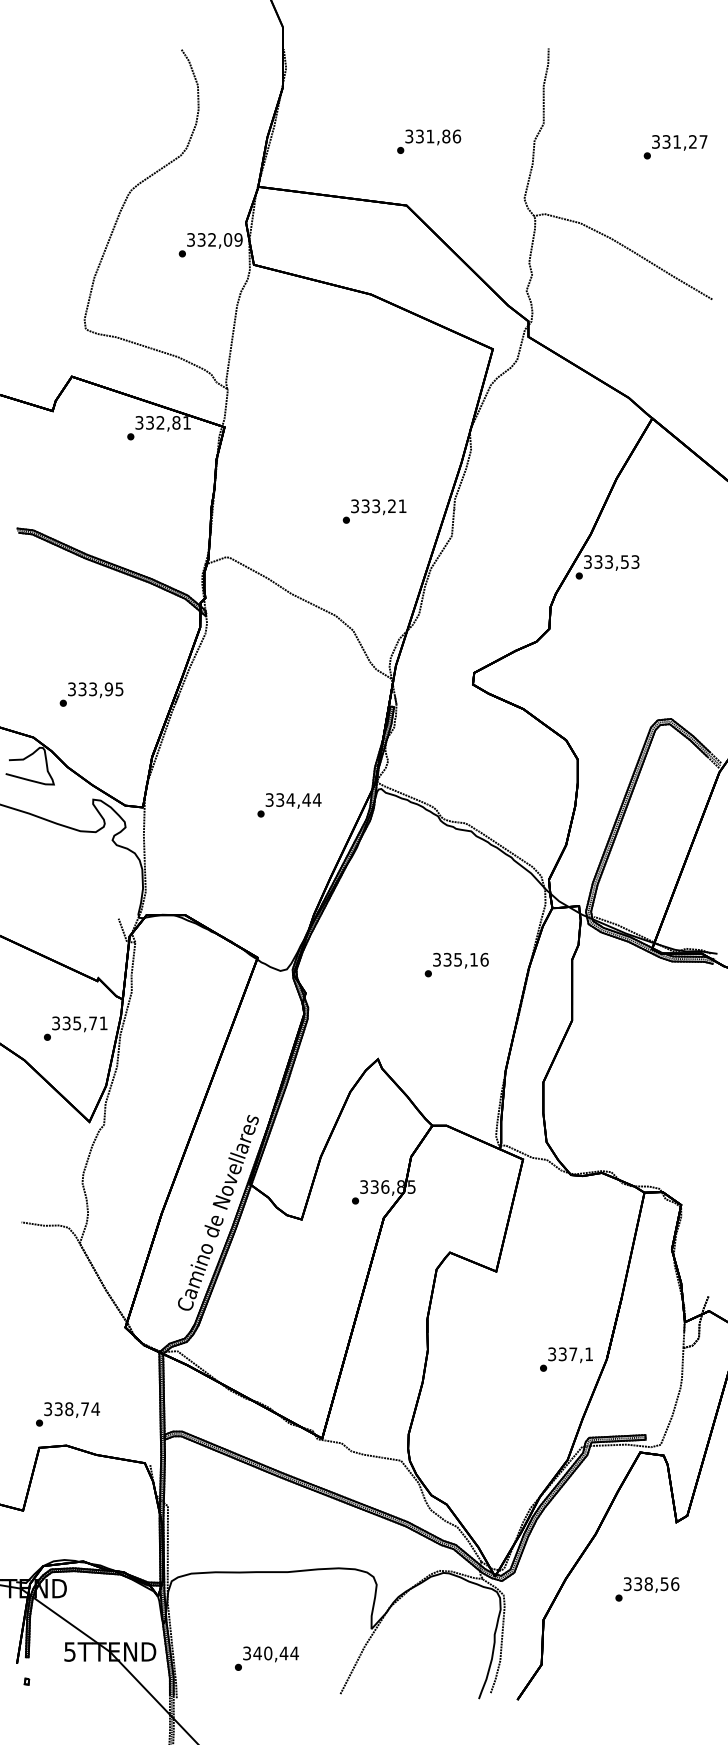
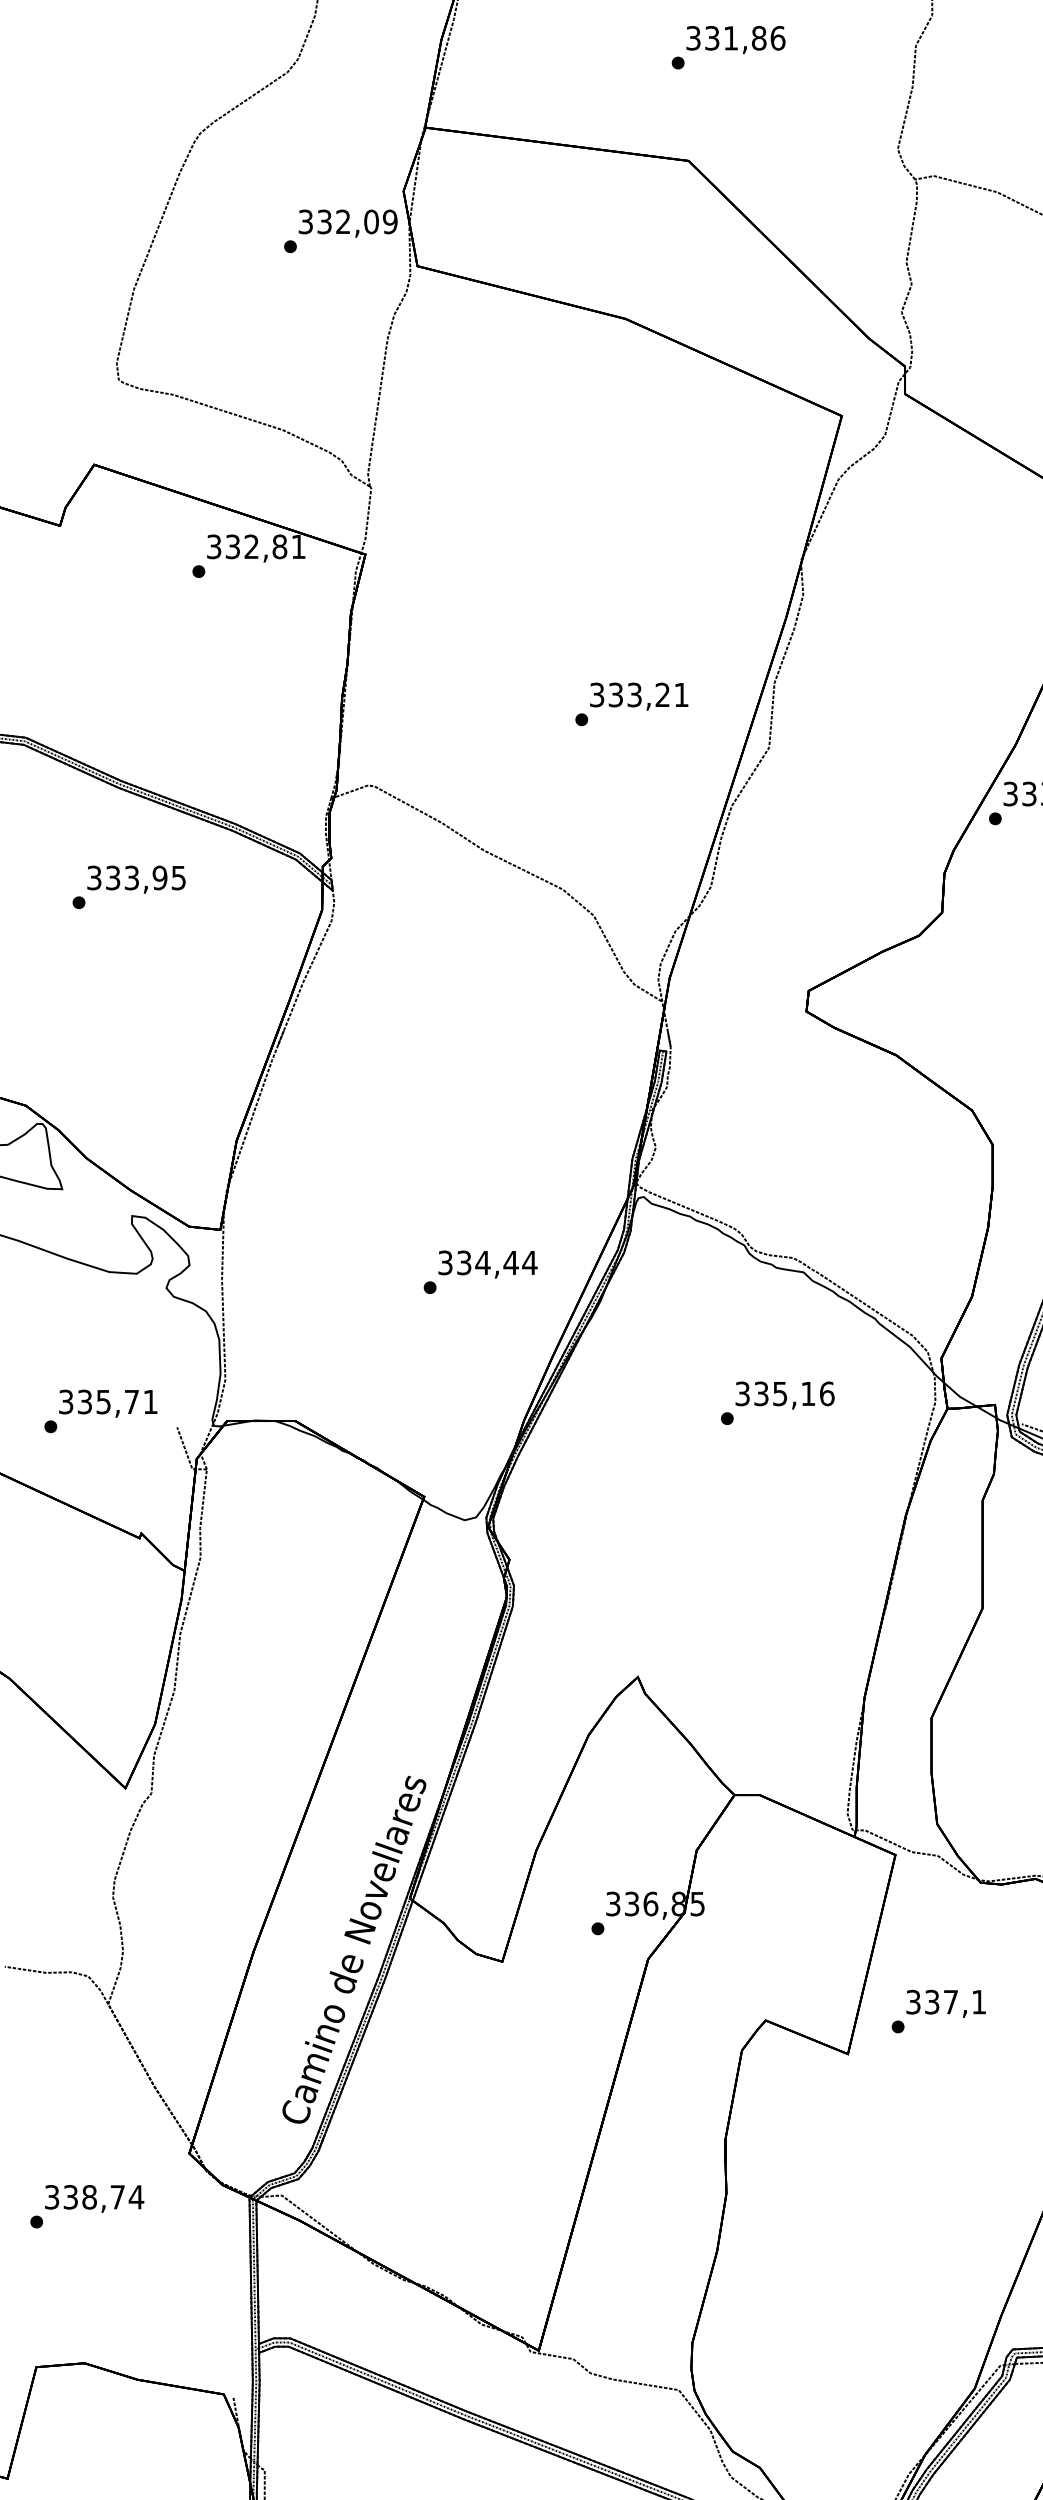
text: (91, 694) -> (129, 887), moved
text: (289, 805) -> (480, 1272), moved
text: (456, 964) -> (777, 1402), moved
text: (75, 1028) -> (100, 1411), moved
text: (566, 1359) -> (938, 2011), moved
text: (67, 1414) -> (86, 2206), moved

